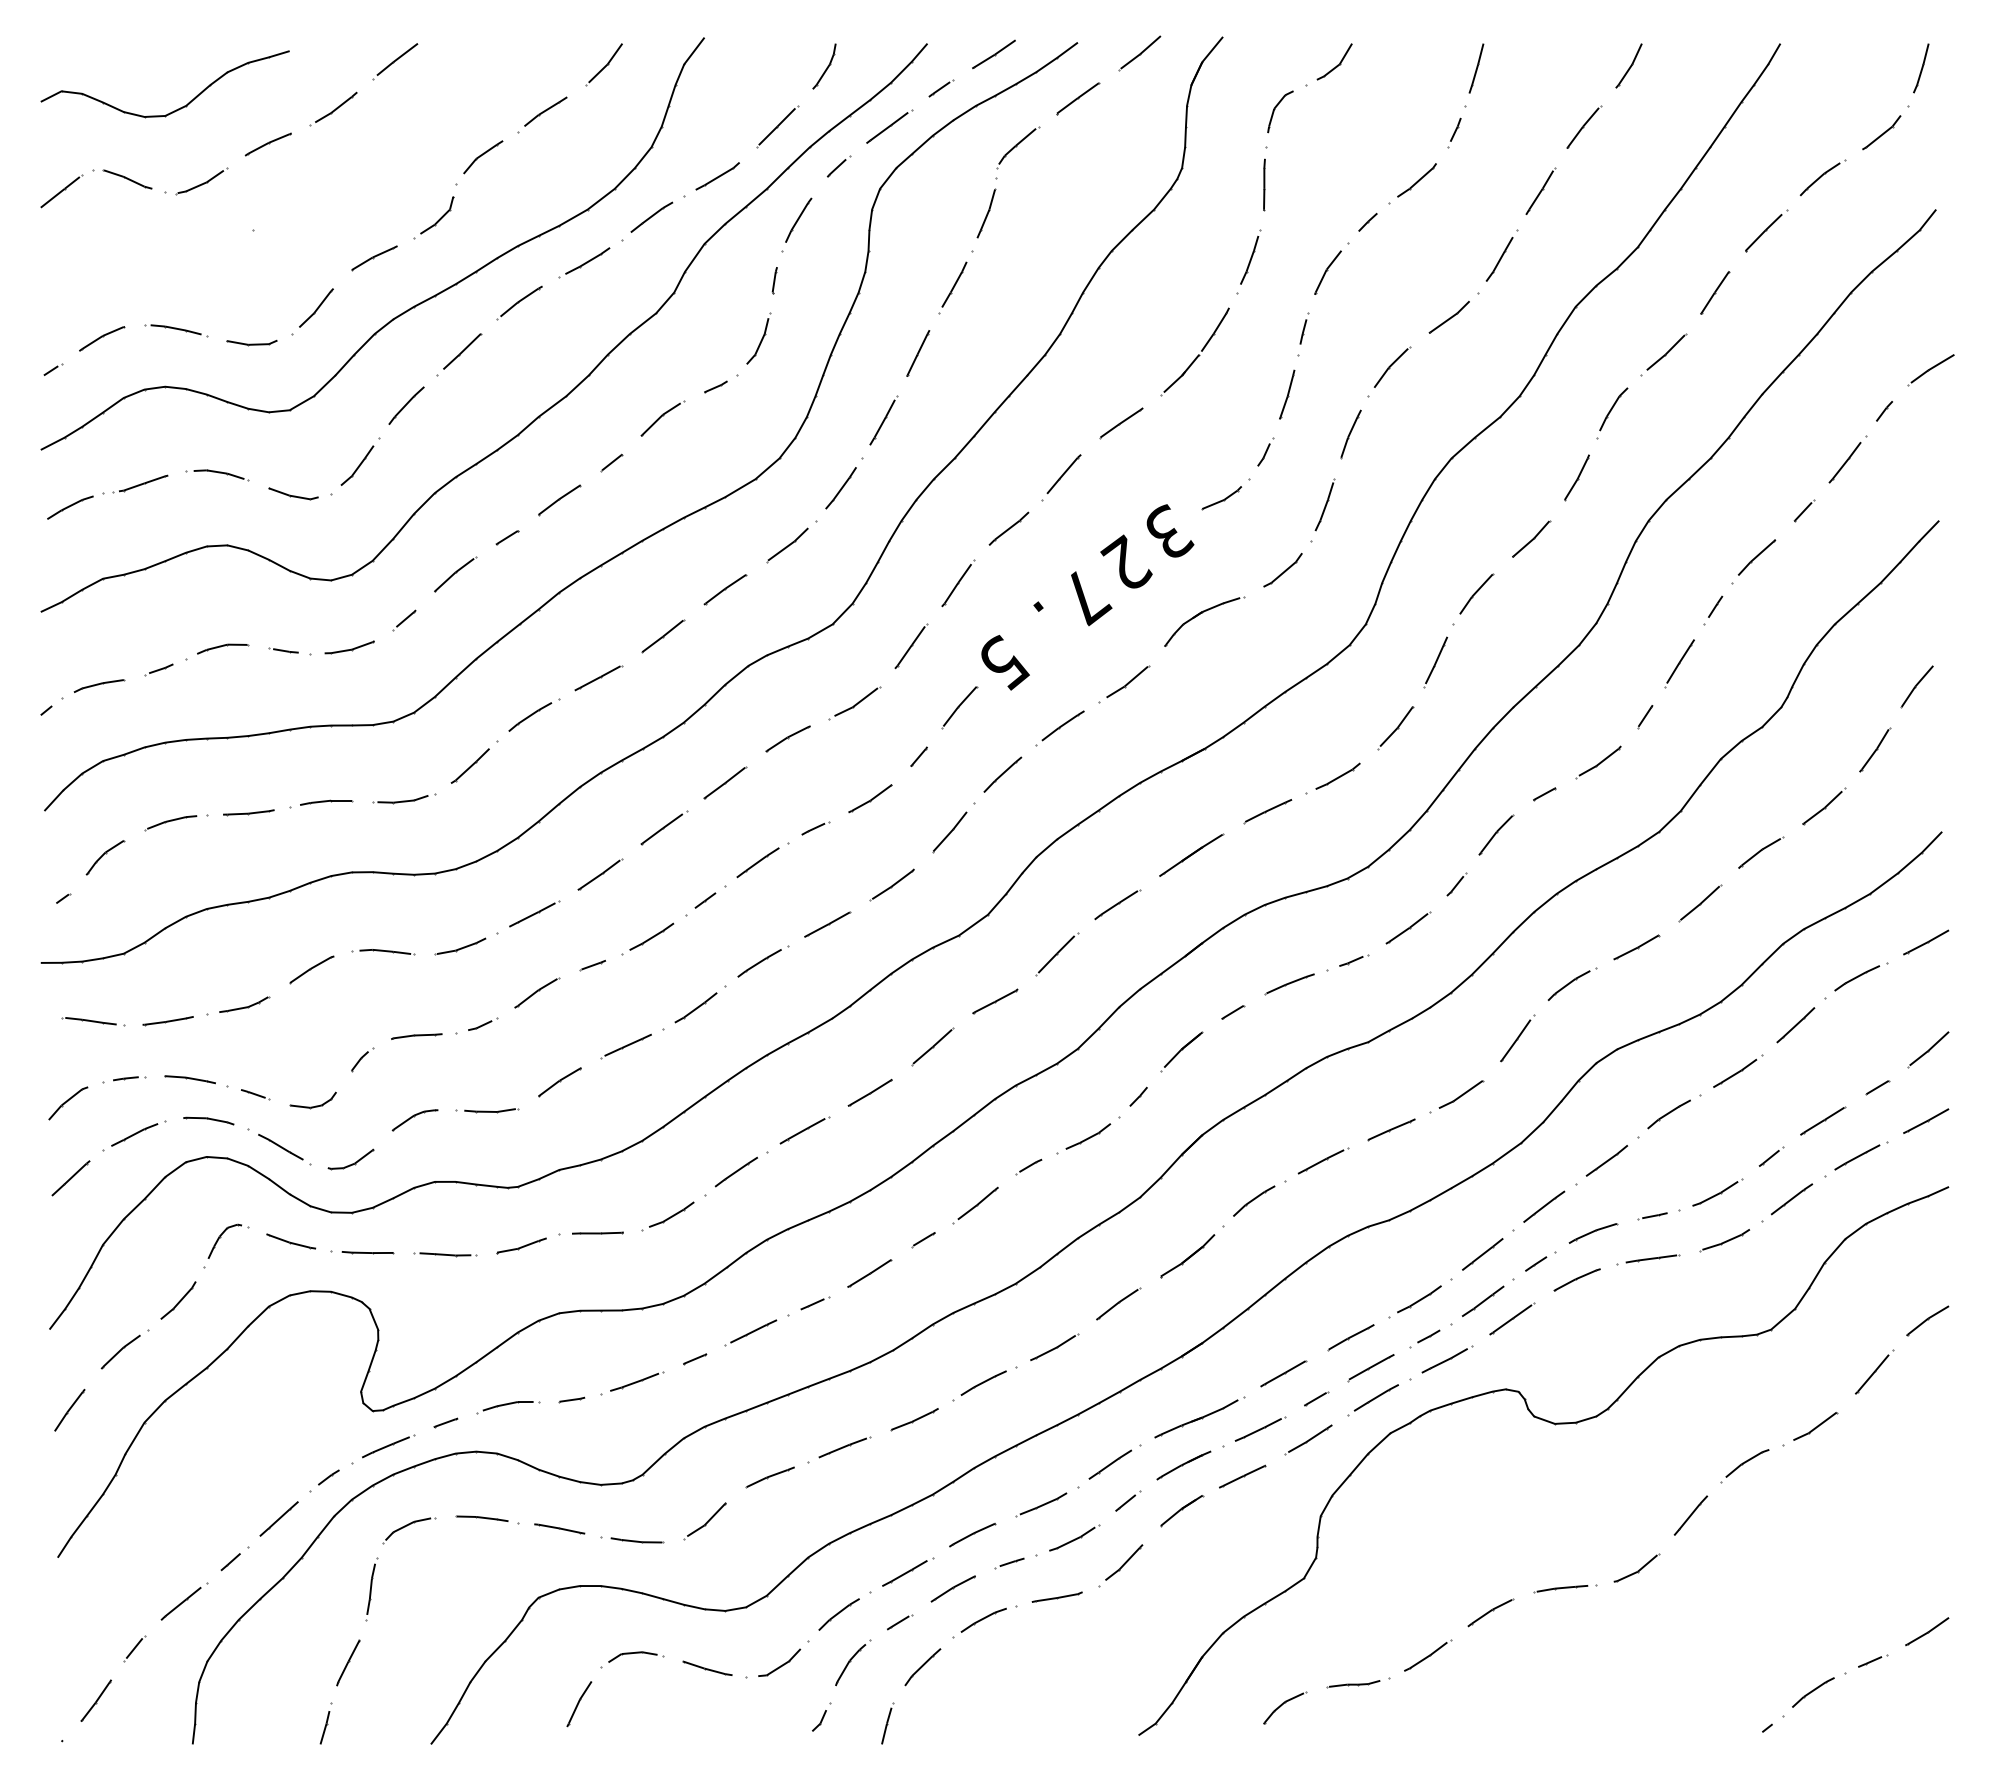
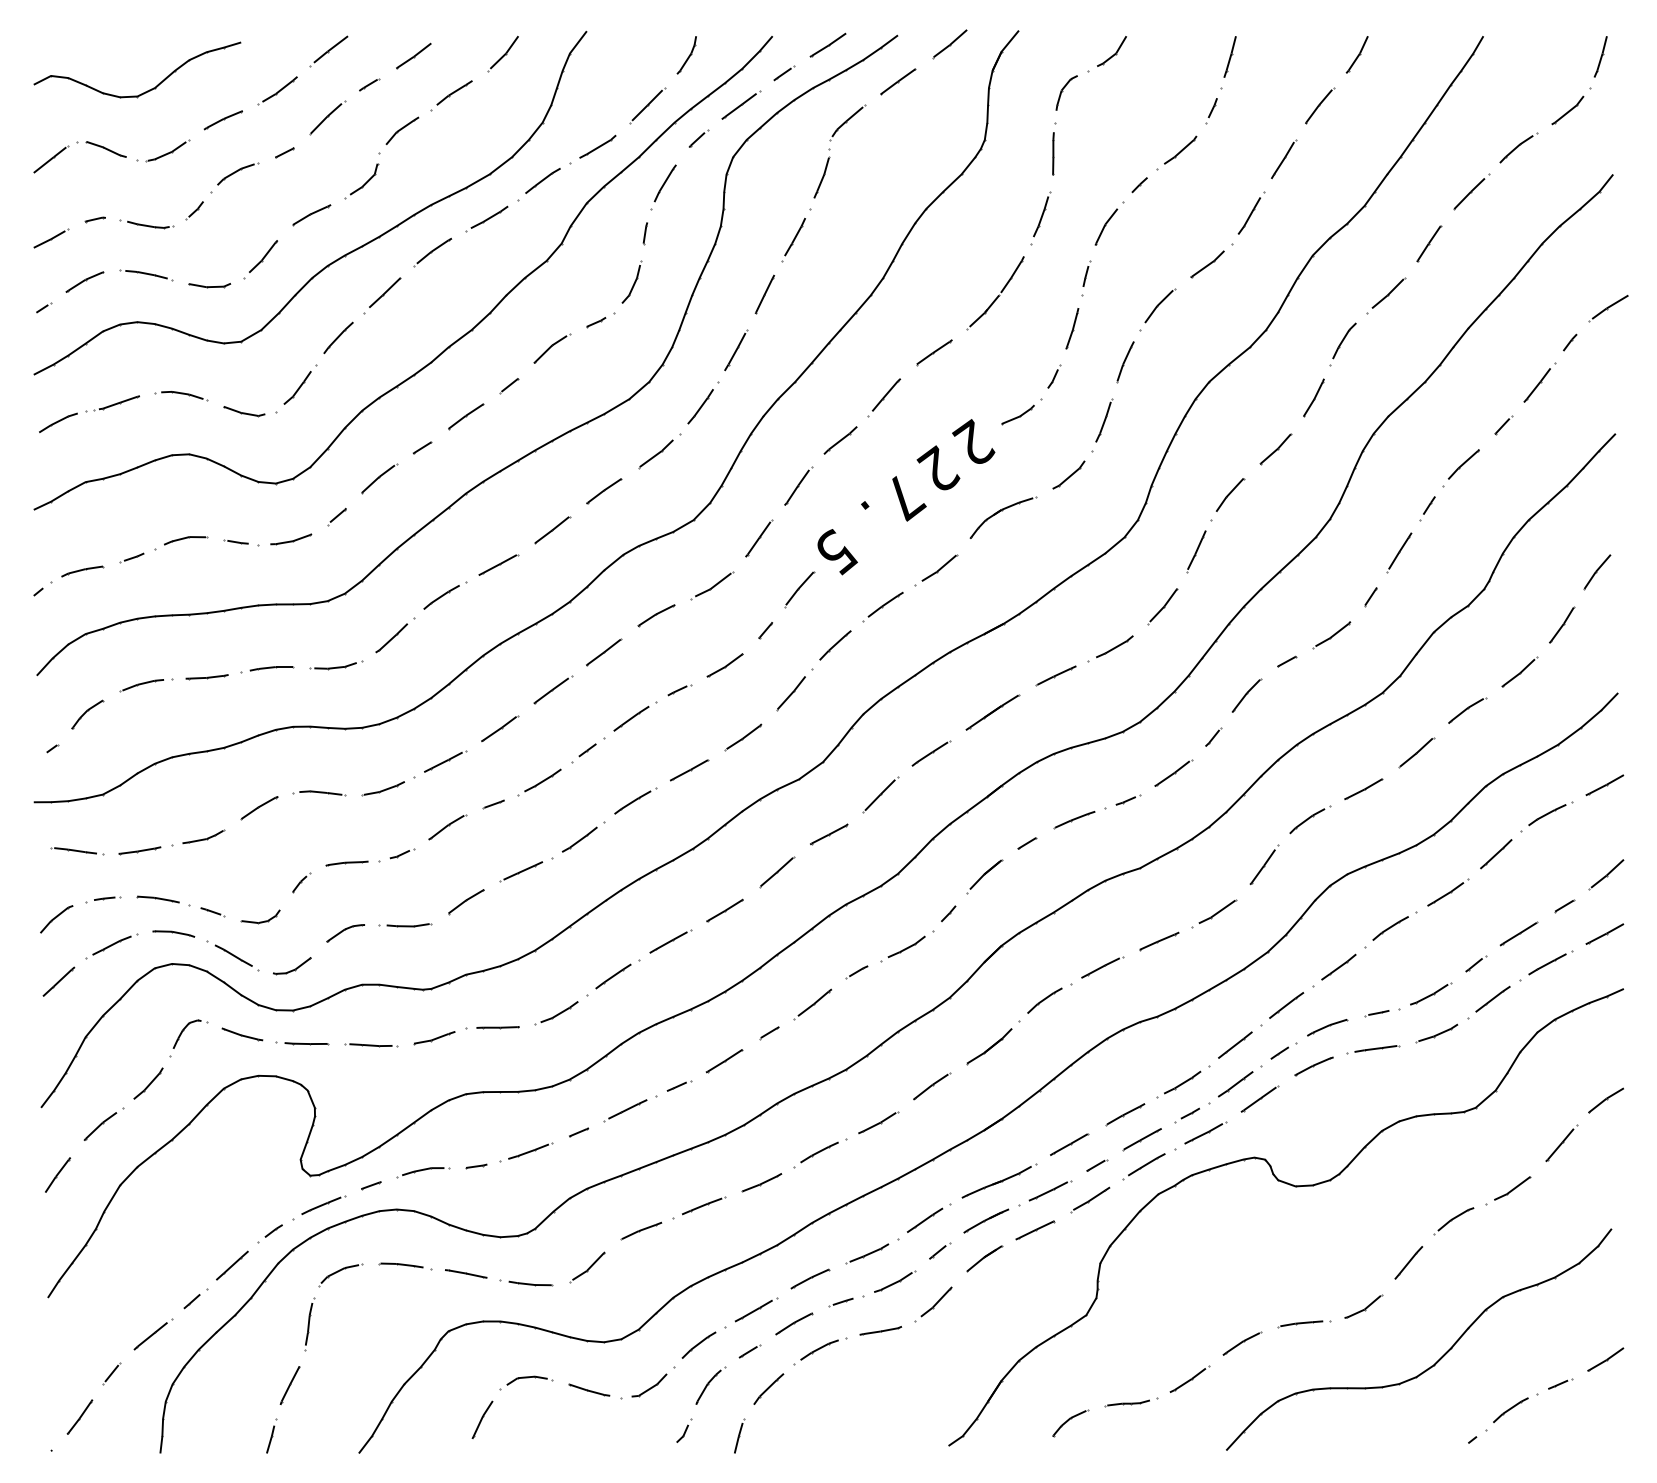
part: (289, 201) -> (241, 167), added
text: (1168, 529) -> (973, 441), 3 -> 2
part: (1726, 1631) -> (1438, 1359), added

